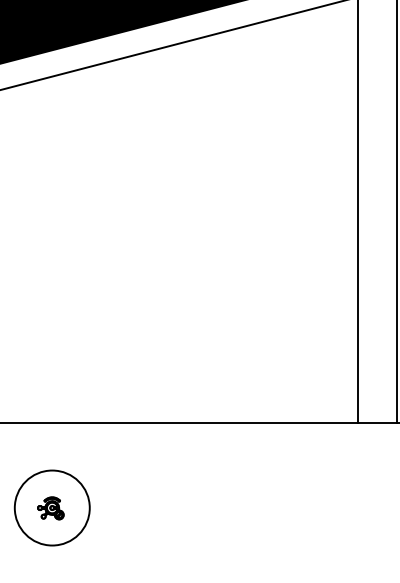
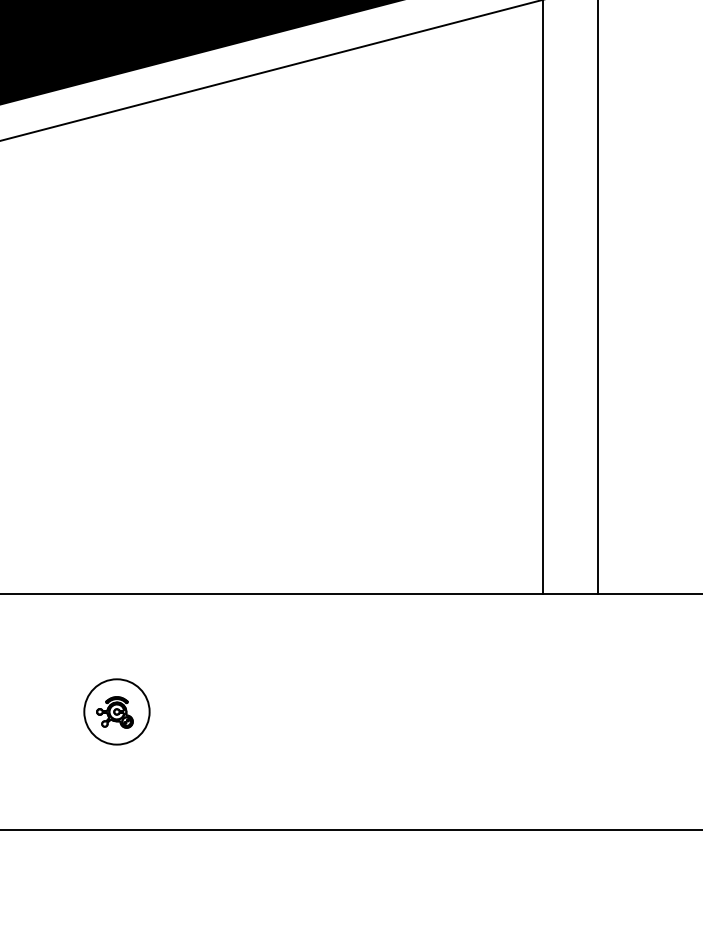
circle: (51, 507) -> (116, 711), size x0.62

